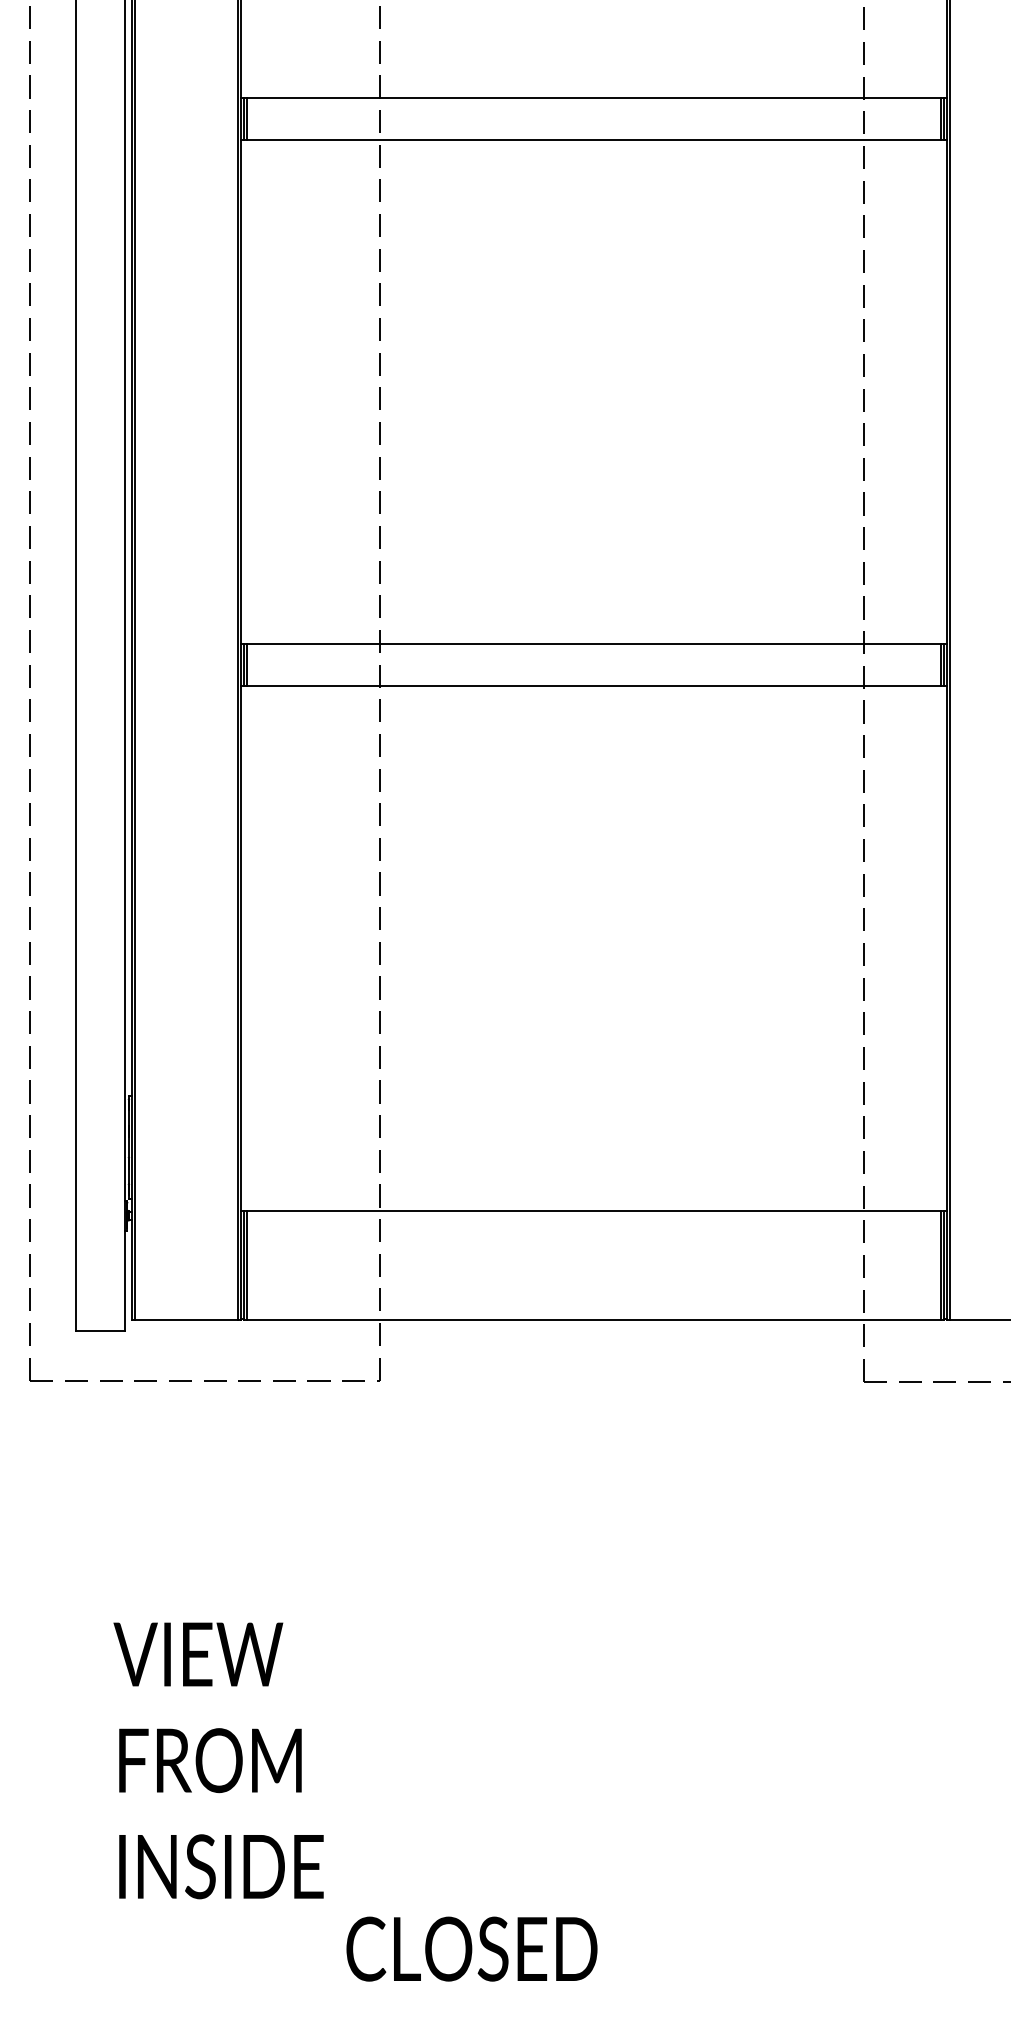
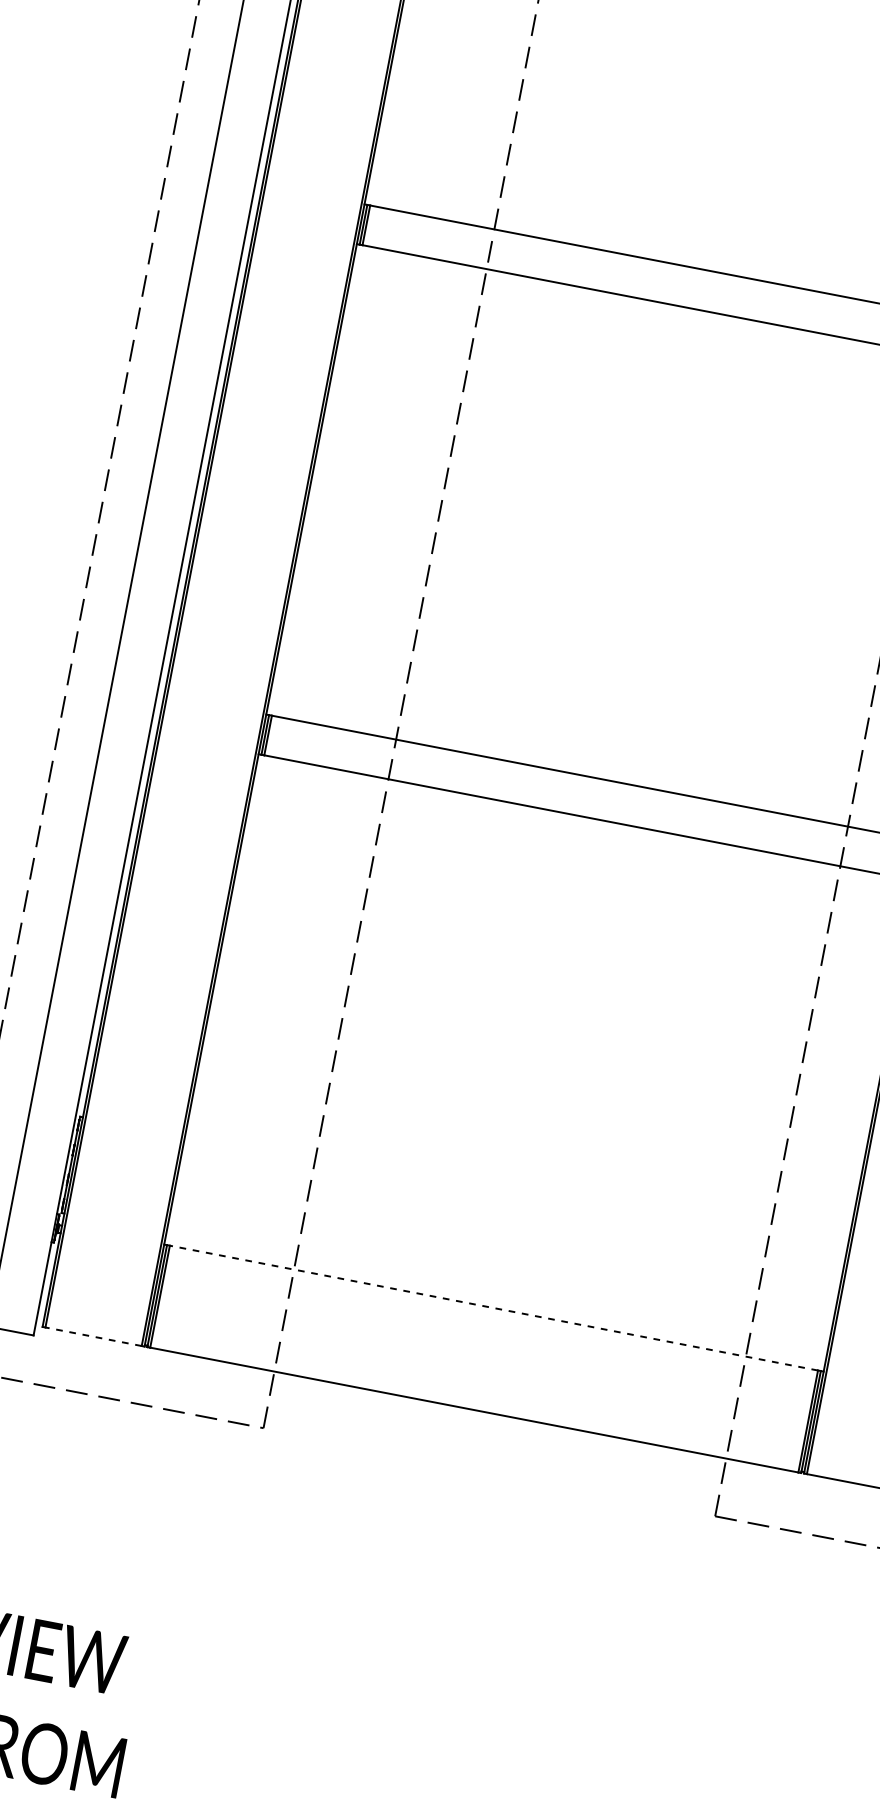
line: (594, 1211) -> (494, 1308), solid -> dashed
line: (186, 1320) -> (93, 1337), solid -> dashed

